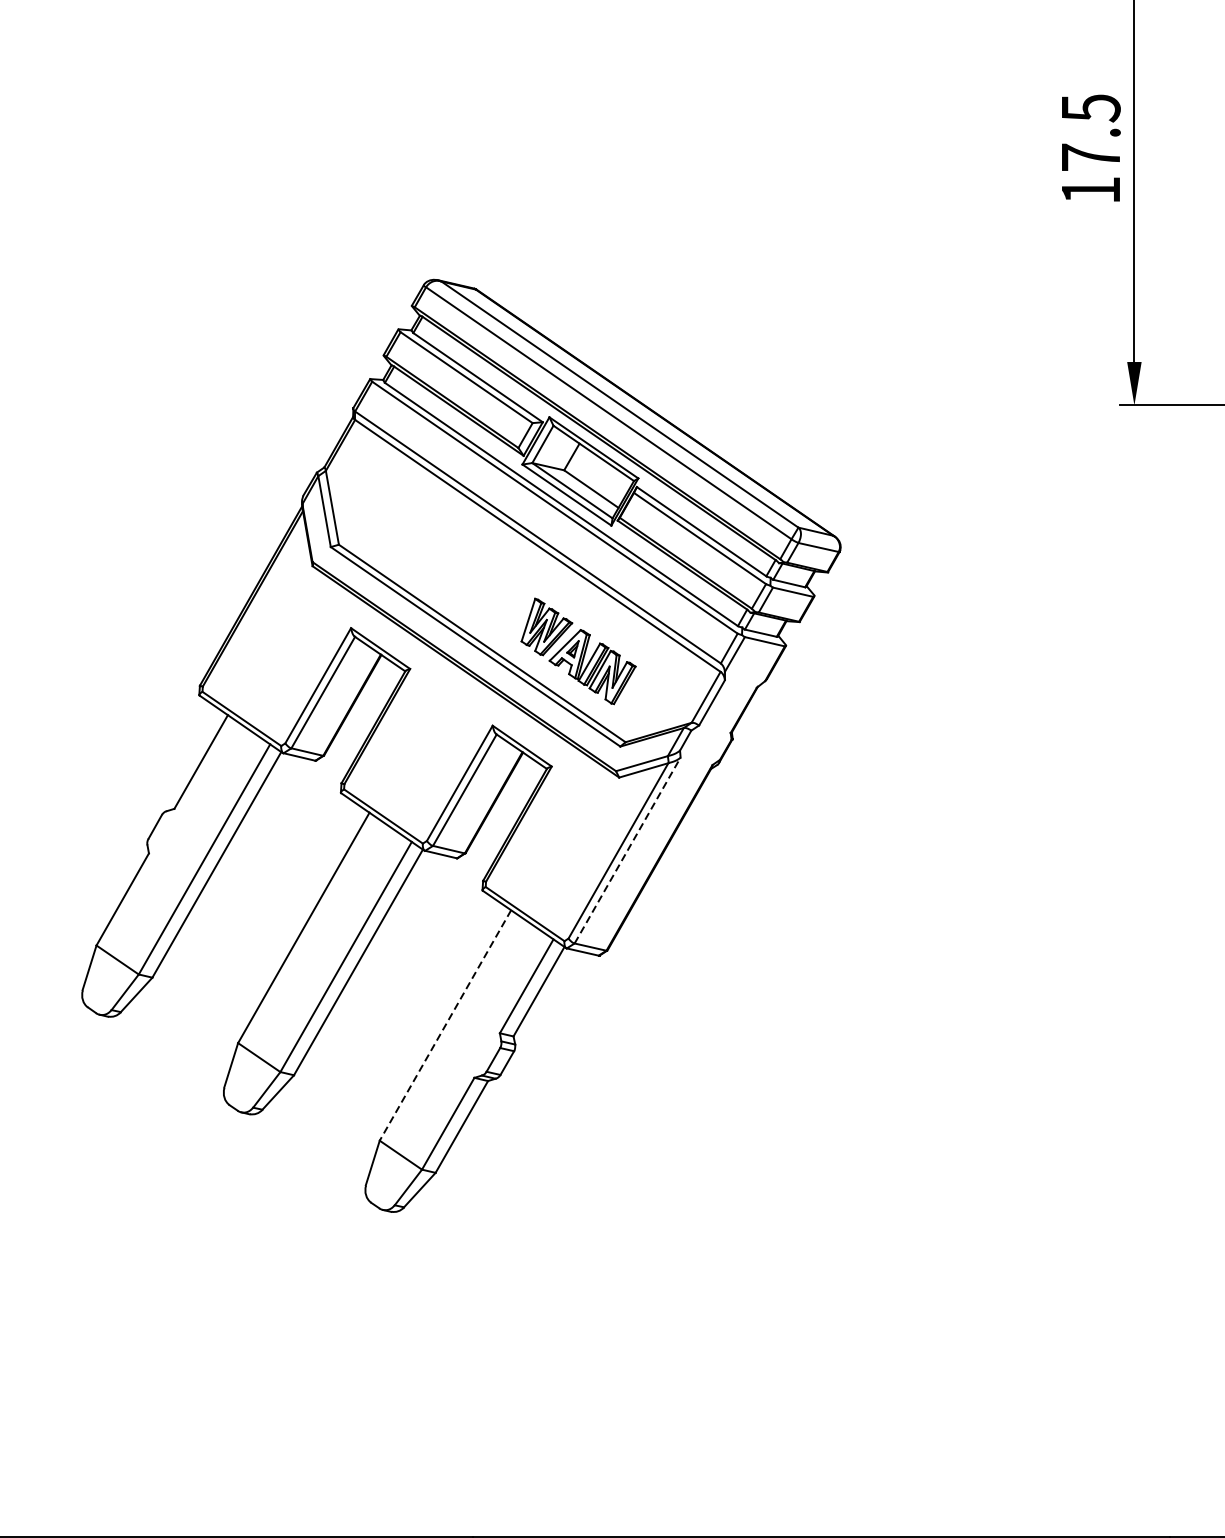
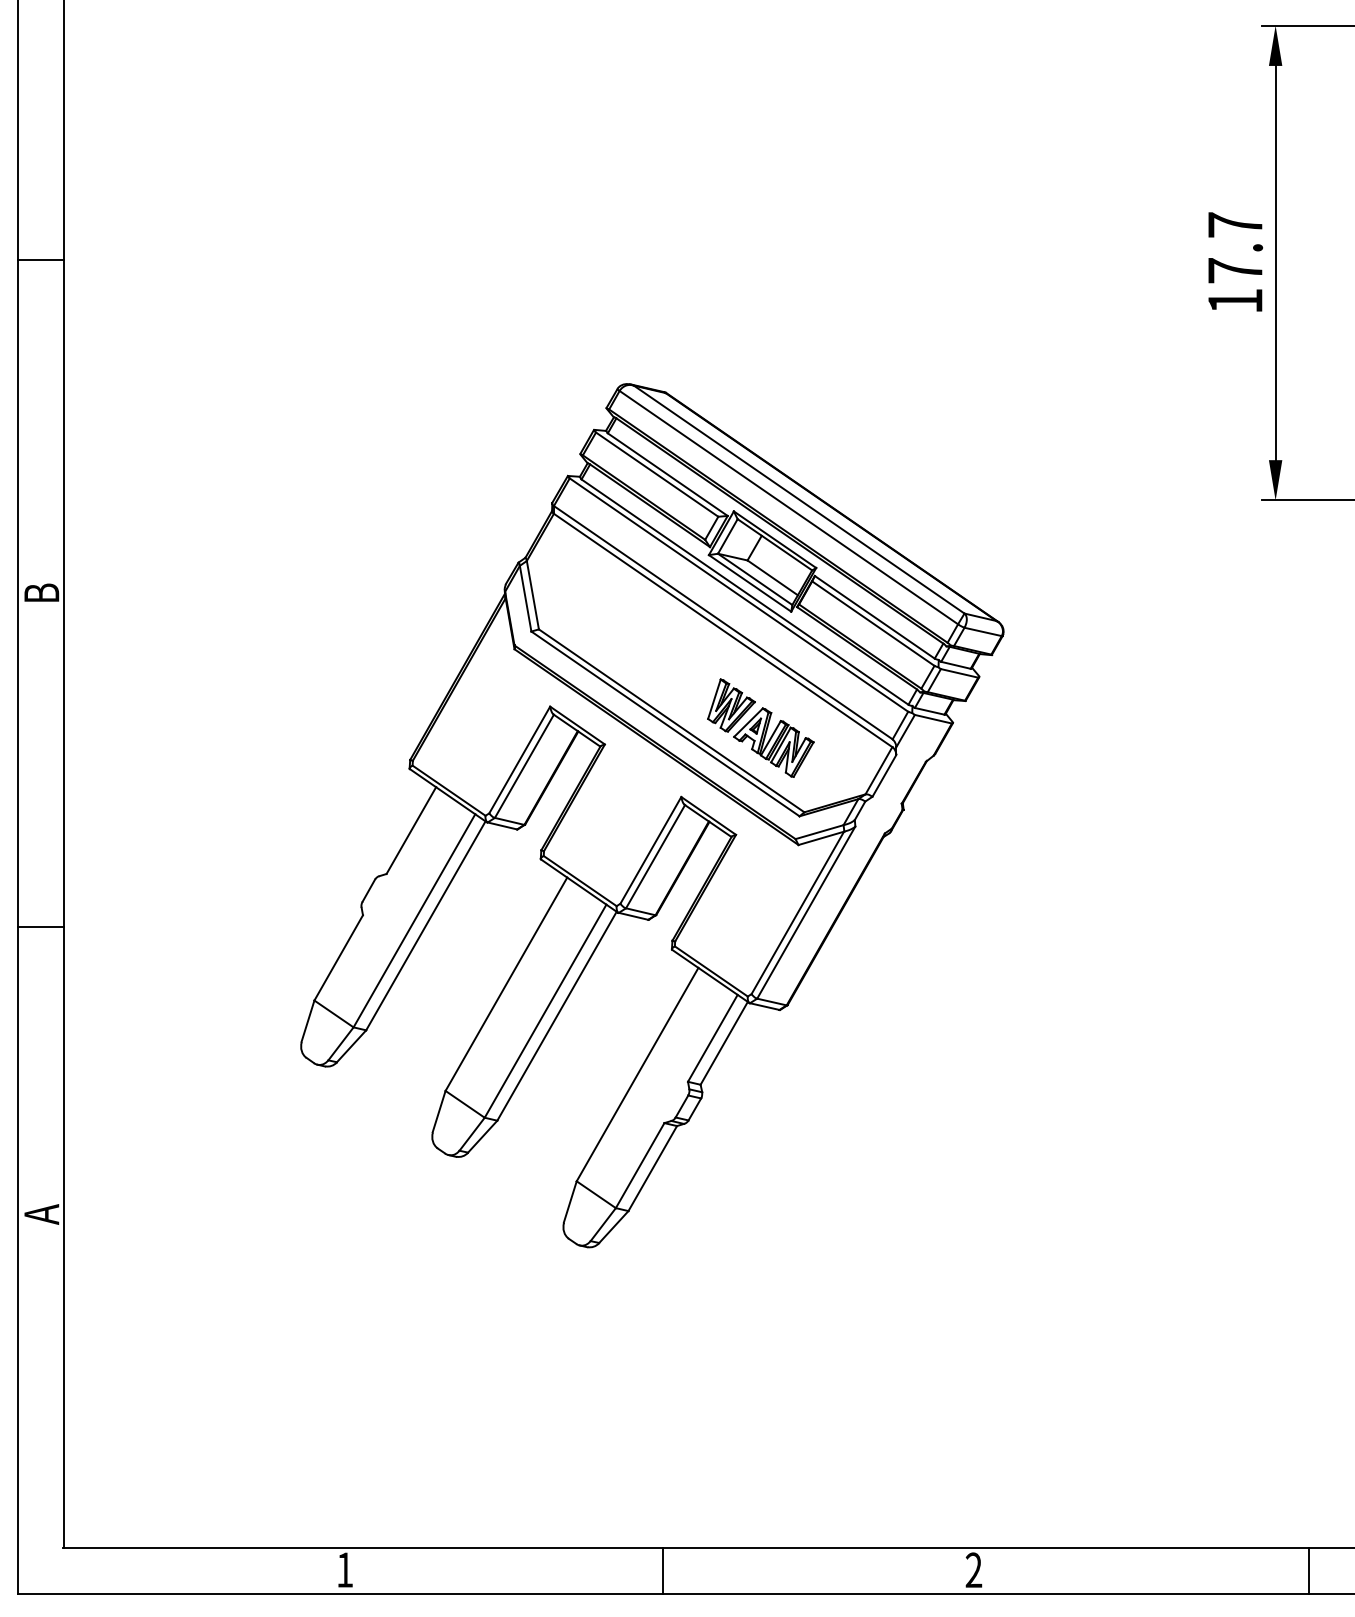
text: (1091, 108) -> (1235, 225), 17.5 -> 17.7
line: (627, 850) -> (806, 912), dashed -> solid
line: (445, 1025) -> (637, 1074), dashed -> solid

